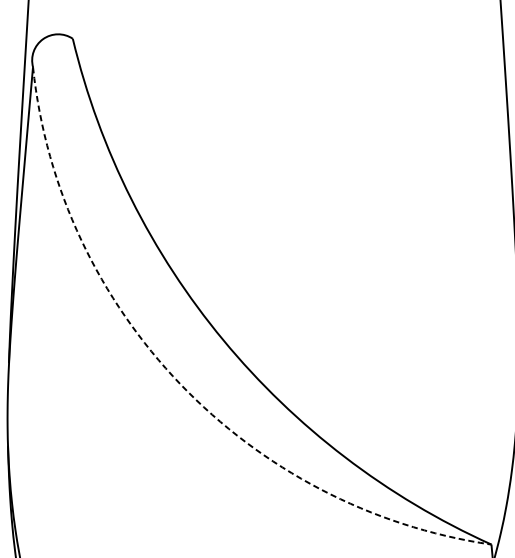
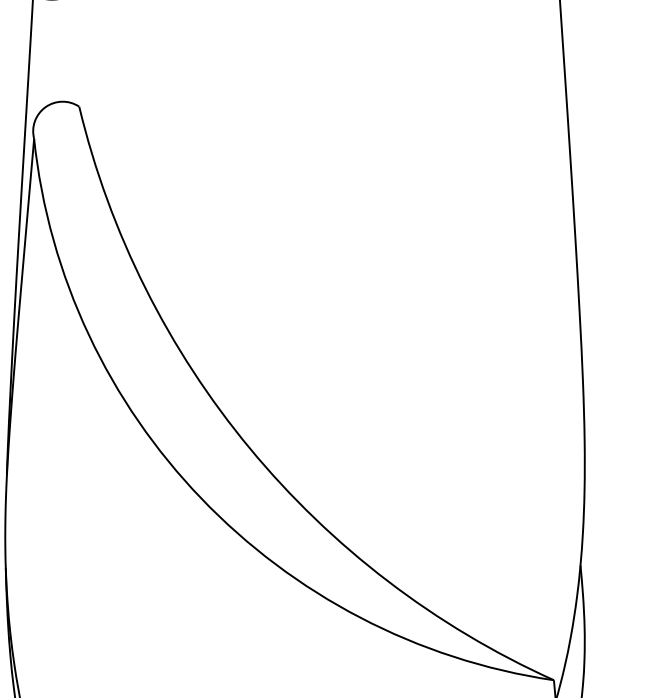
arc: (180, 384) -> (201, 498), dashed -> solid

